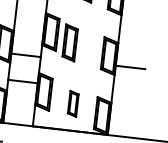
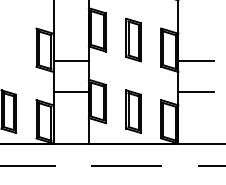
part: (70, 42) -> (133, 39), moved
line: (126, 93) -> (195, 92), added
part: (73, 103) -> (133, 111), size x1.43

